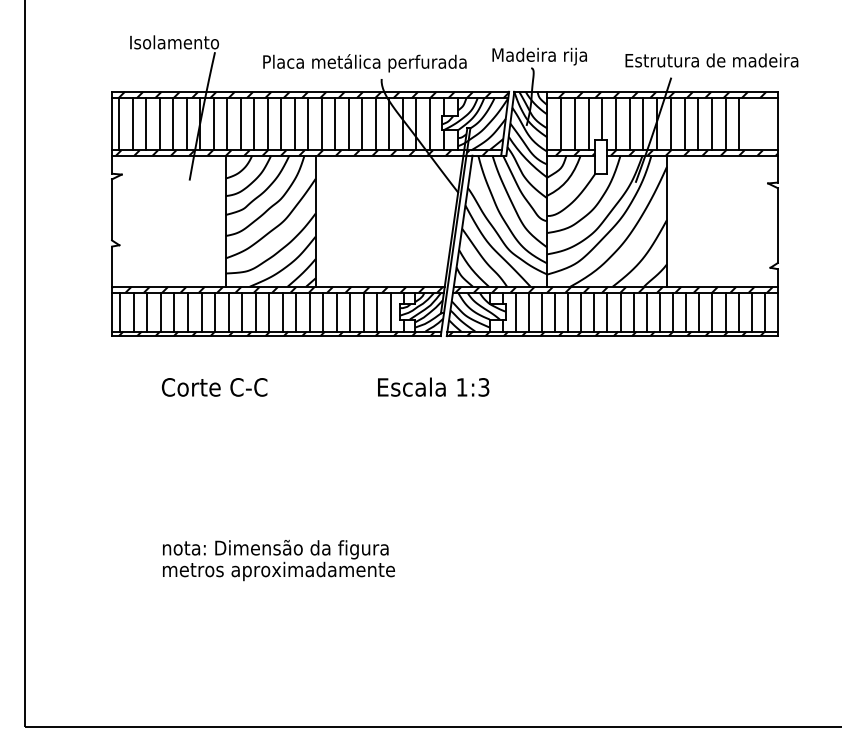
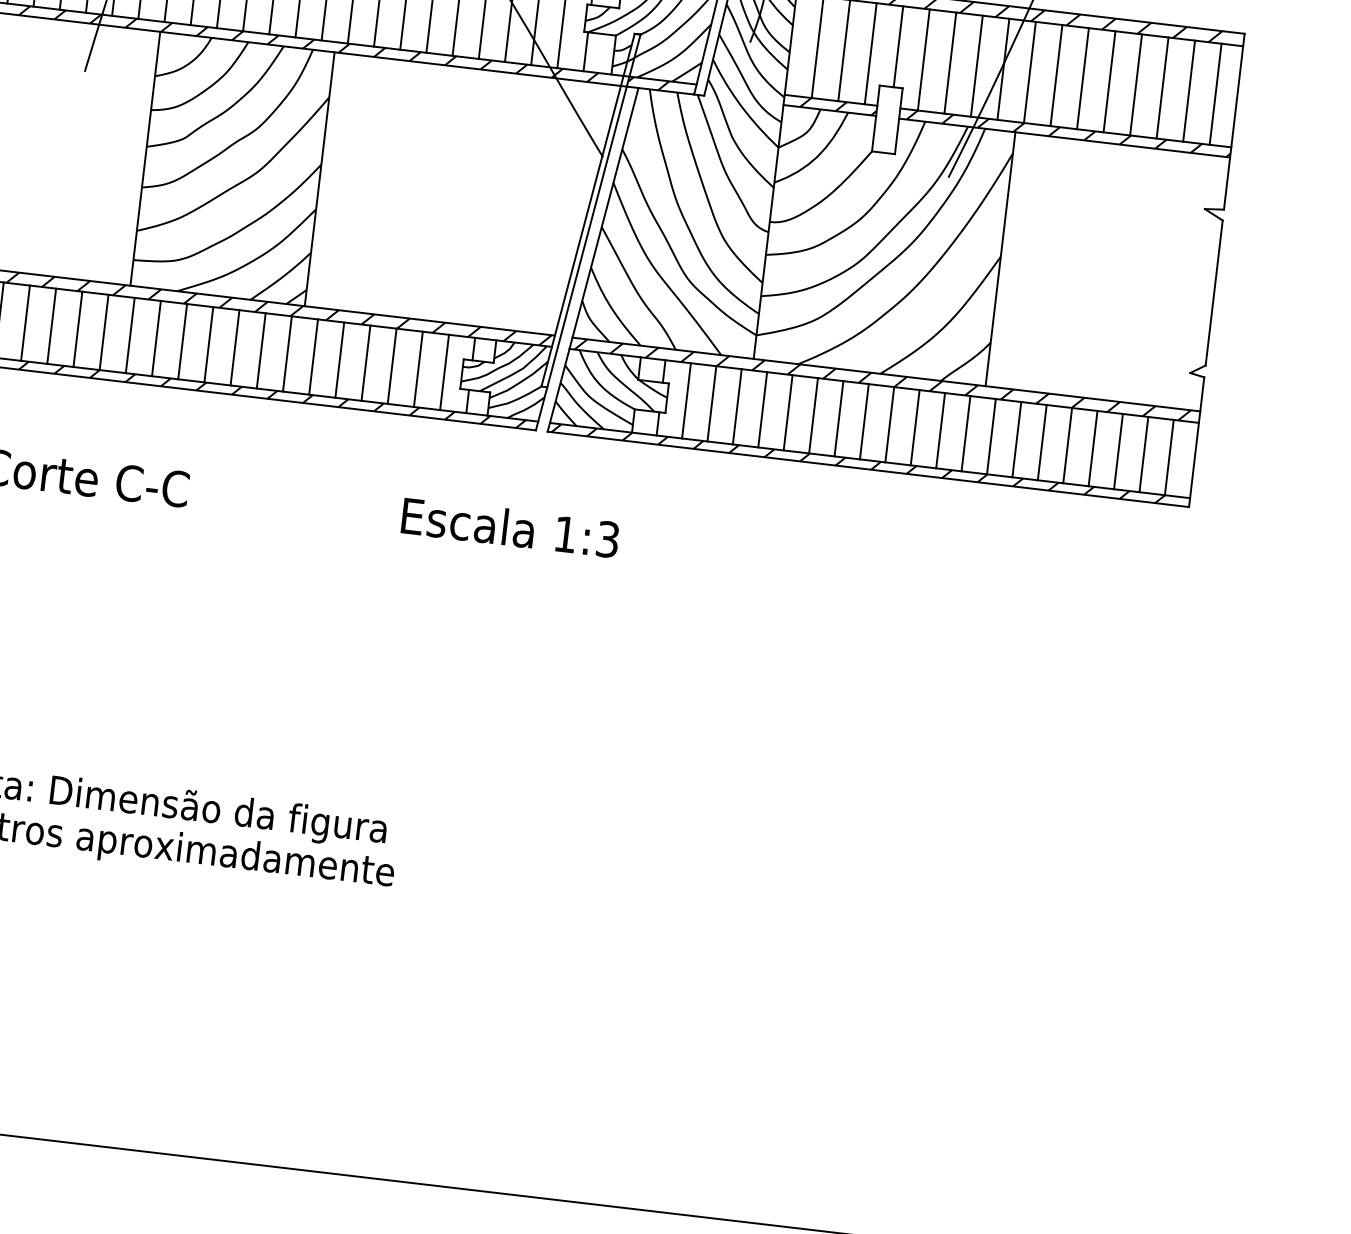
line: (753, 124) -> (1189, 91), added
line: (766, 124) -> (1215, 94), added

